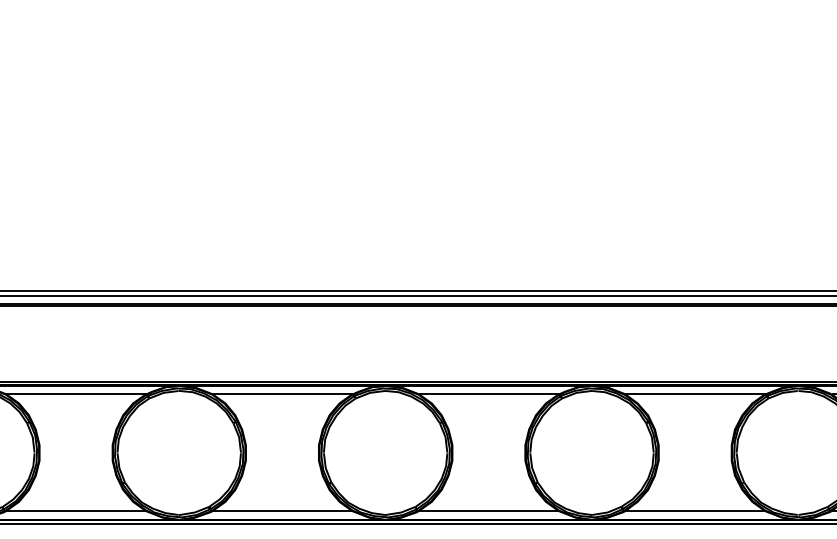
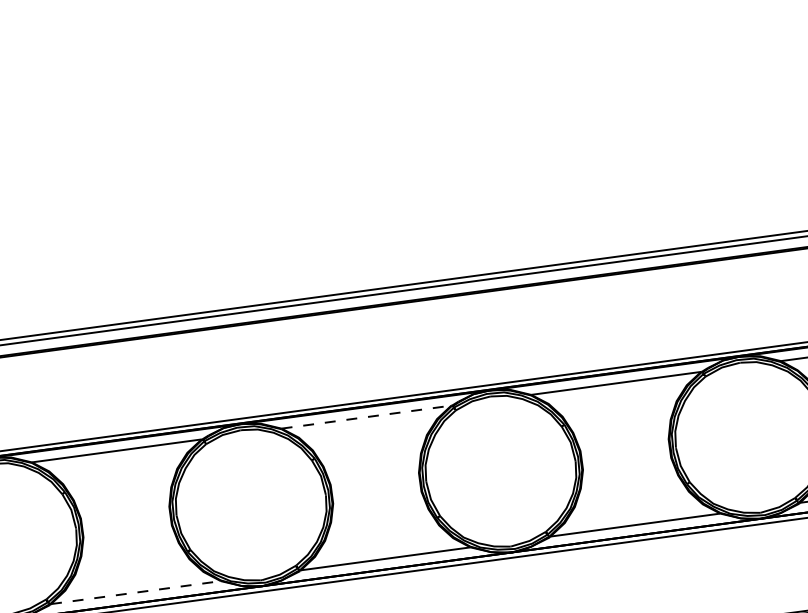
line: (282, 394) -> (366, 417), solid -> dashed
line: (76, 511) -> (136, 592), solid -> dashed

